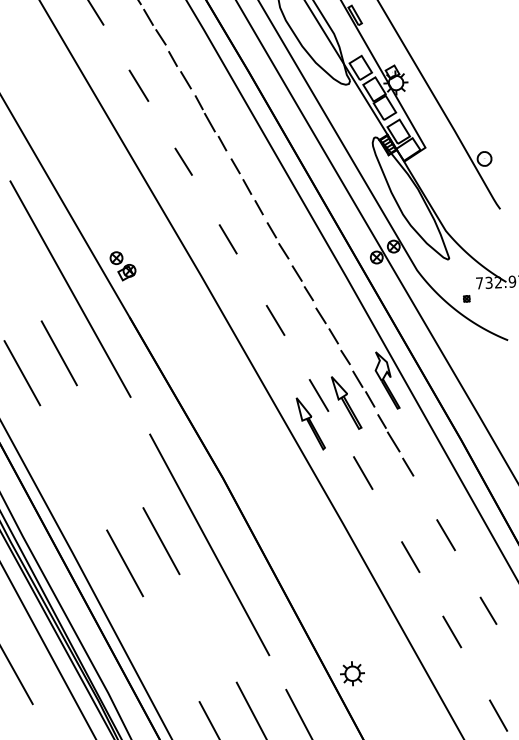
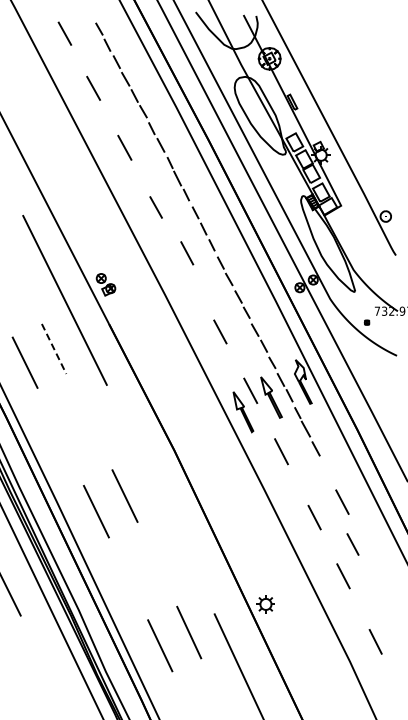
line: (228, 239) -> (187, 253), moved
line: (59, 352) -> (54, 348), solid -> dashed
line: (209, 544) -> (161, 500), removed
line: (487, 610) -> (352, 544), moved

